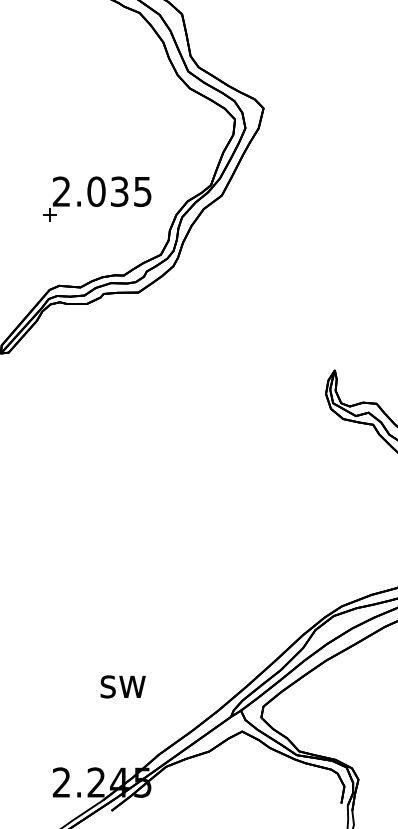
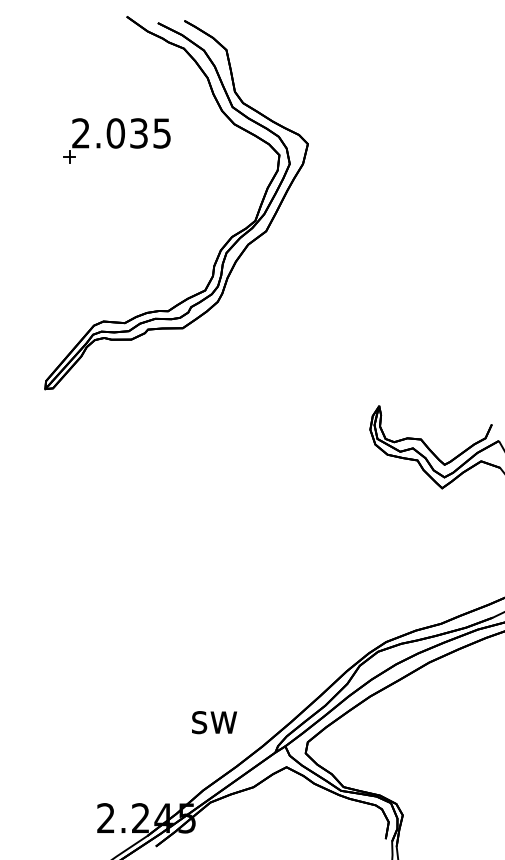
part: (97, 198) -> (116, 140), moved
text: (123, 686) -> (214, 722), moved

